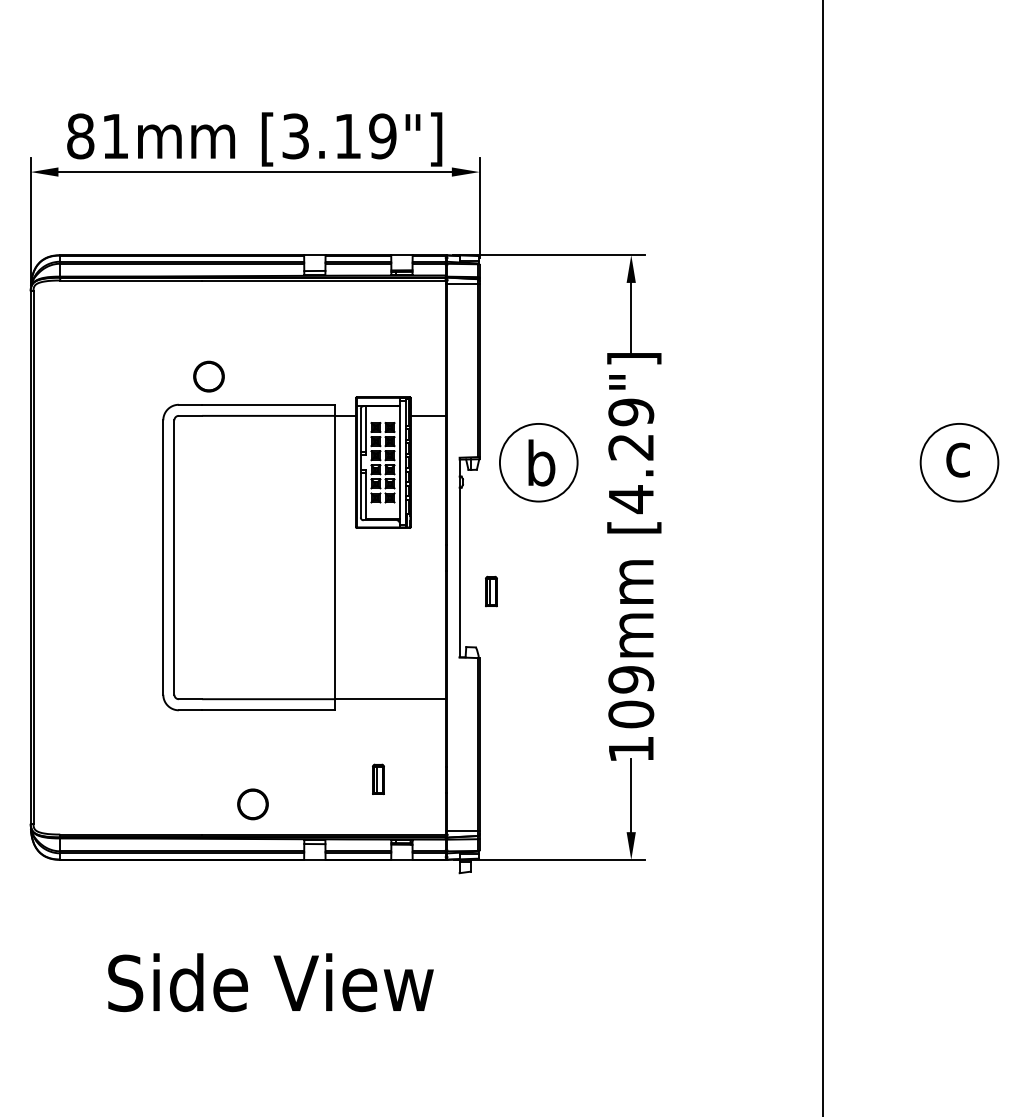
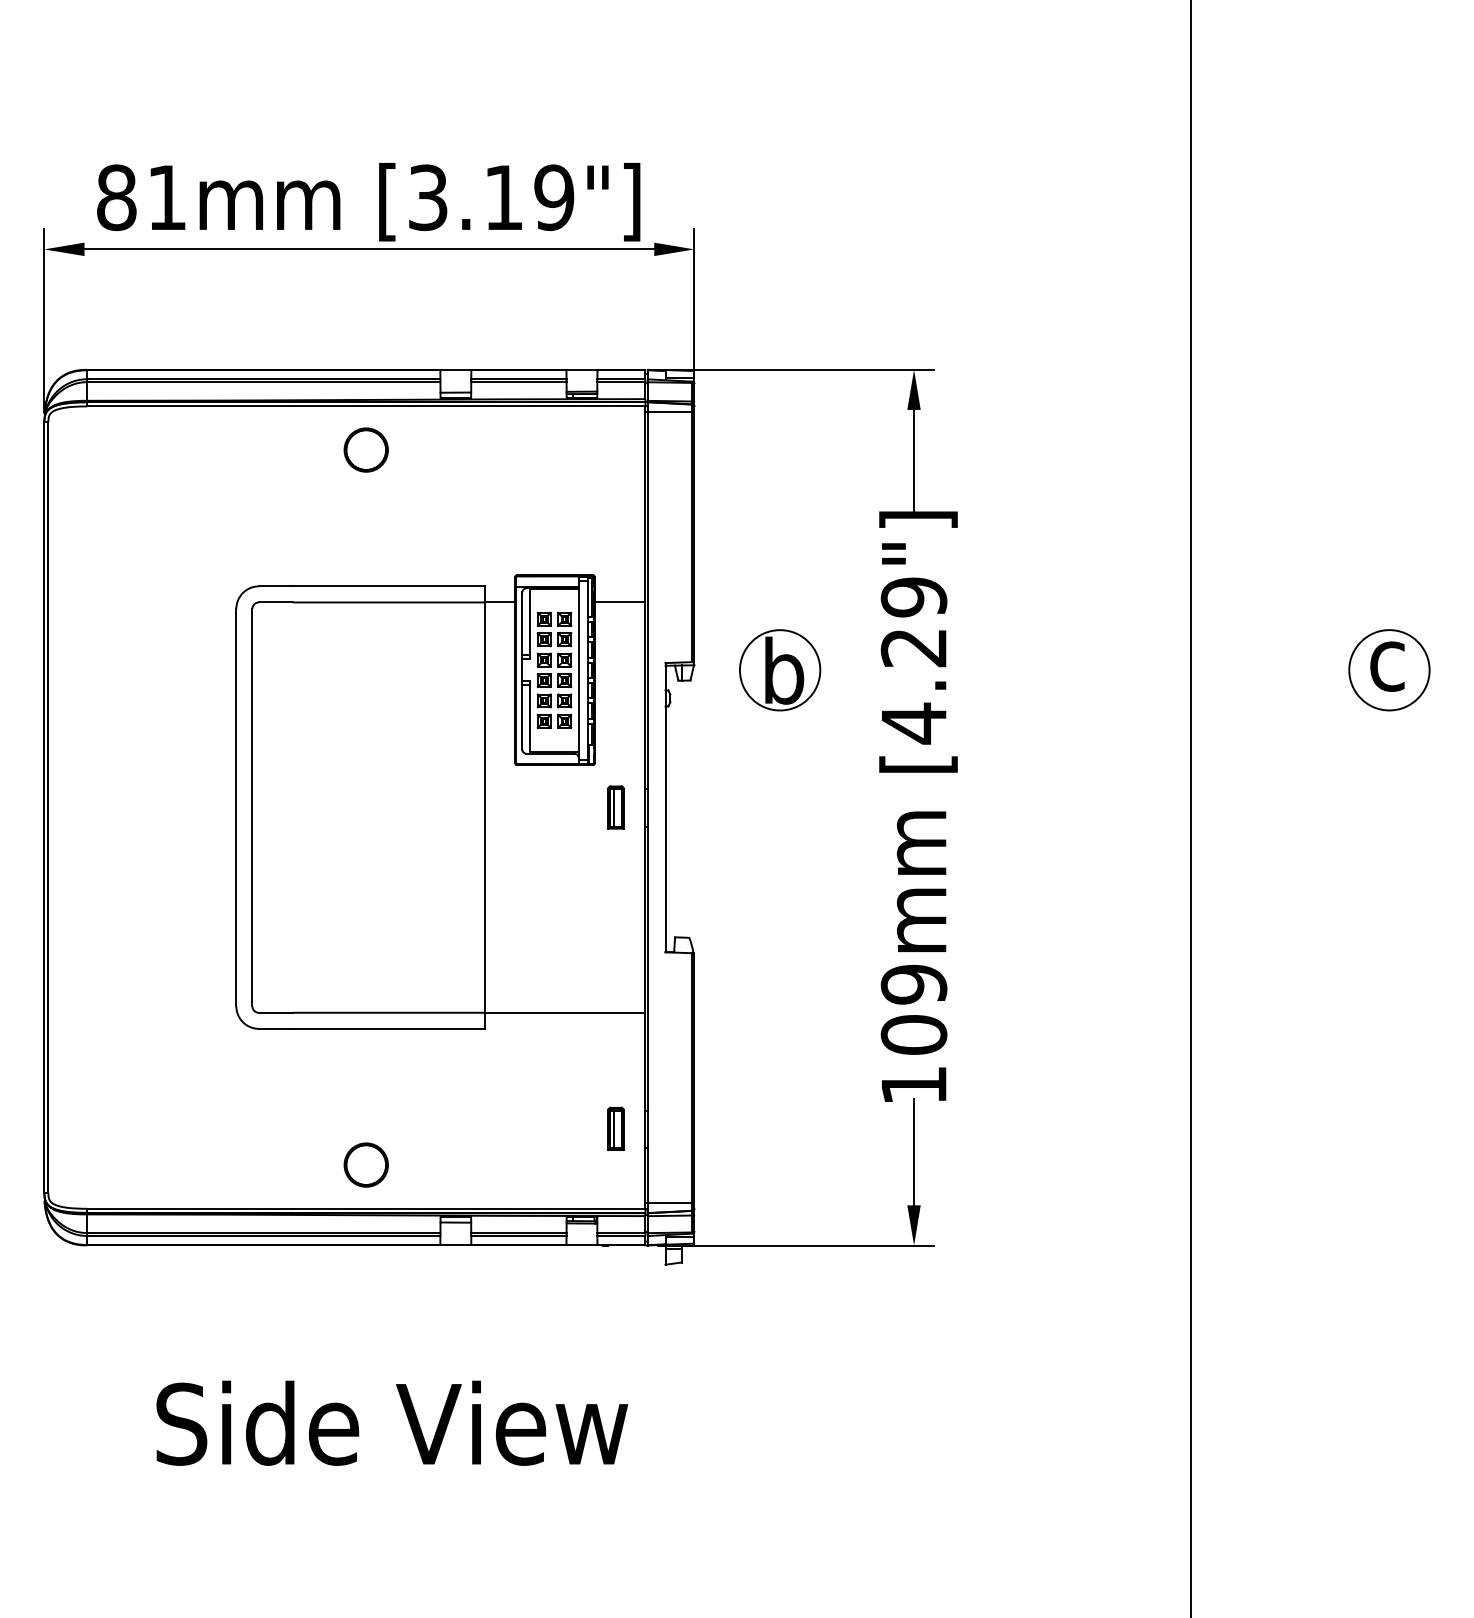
part: (208, 376) -> (365, 449), moved
circle: (538, 462) -> (779, 669), size x0.71
circle: (959, 462) -> (1389, 669), size x0.71
part: (491, 591) -> (616, 807), moved
part: (378, 778) -> (616, 1127), moved

